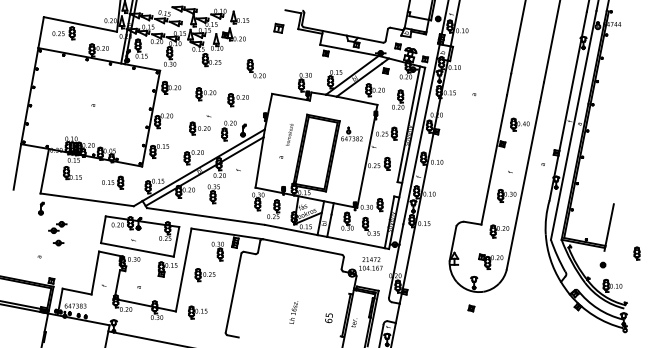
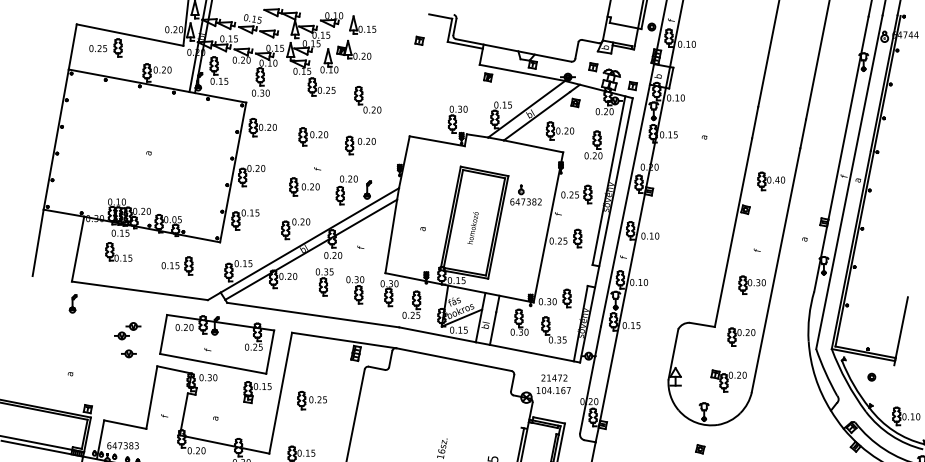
part: (278, 28) -> (418, 40), size x0.62
part: (255, 68) -> (366, 99), moved
text: (289, 134) -> (472, 227), moved
part: (57, 233) -> (127, 339), moved
part: (217, 251) -> (354, 290), moved
part: (602, 264) -> (870, 376), moved

